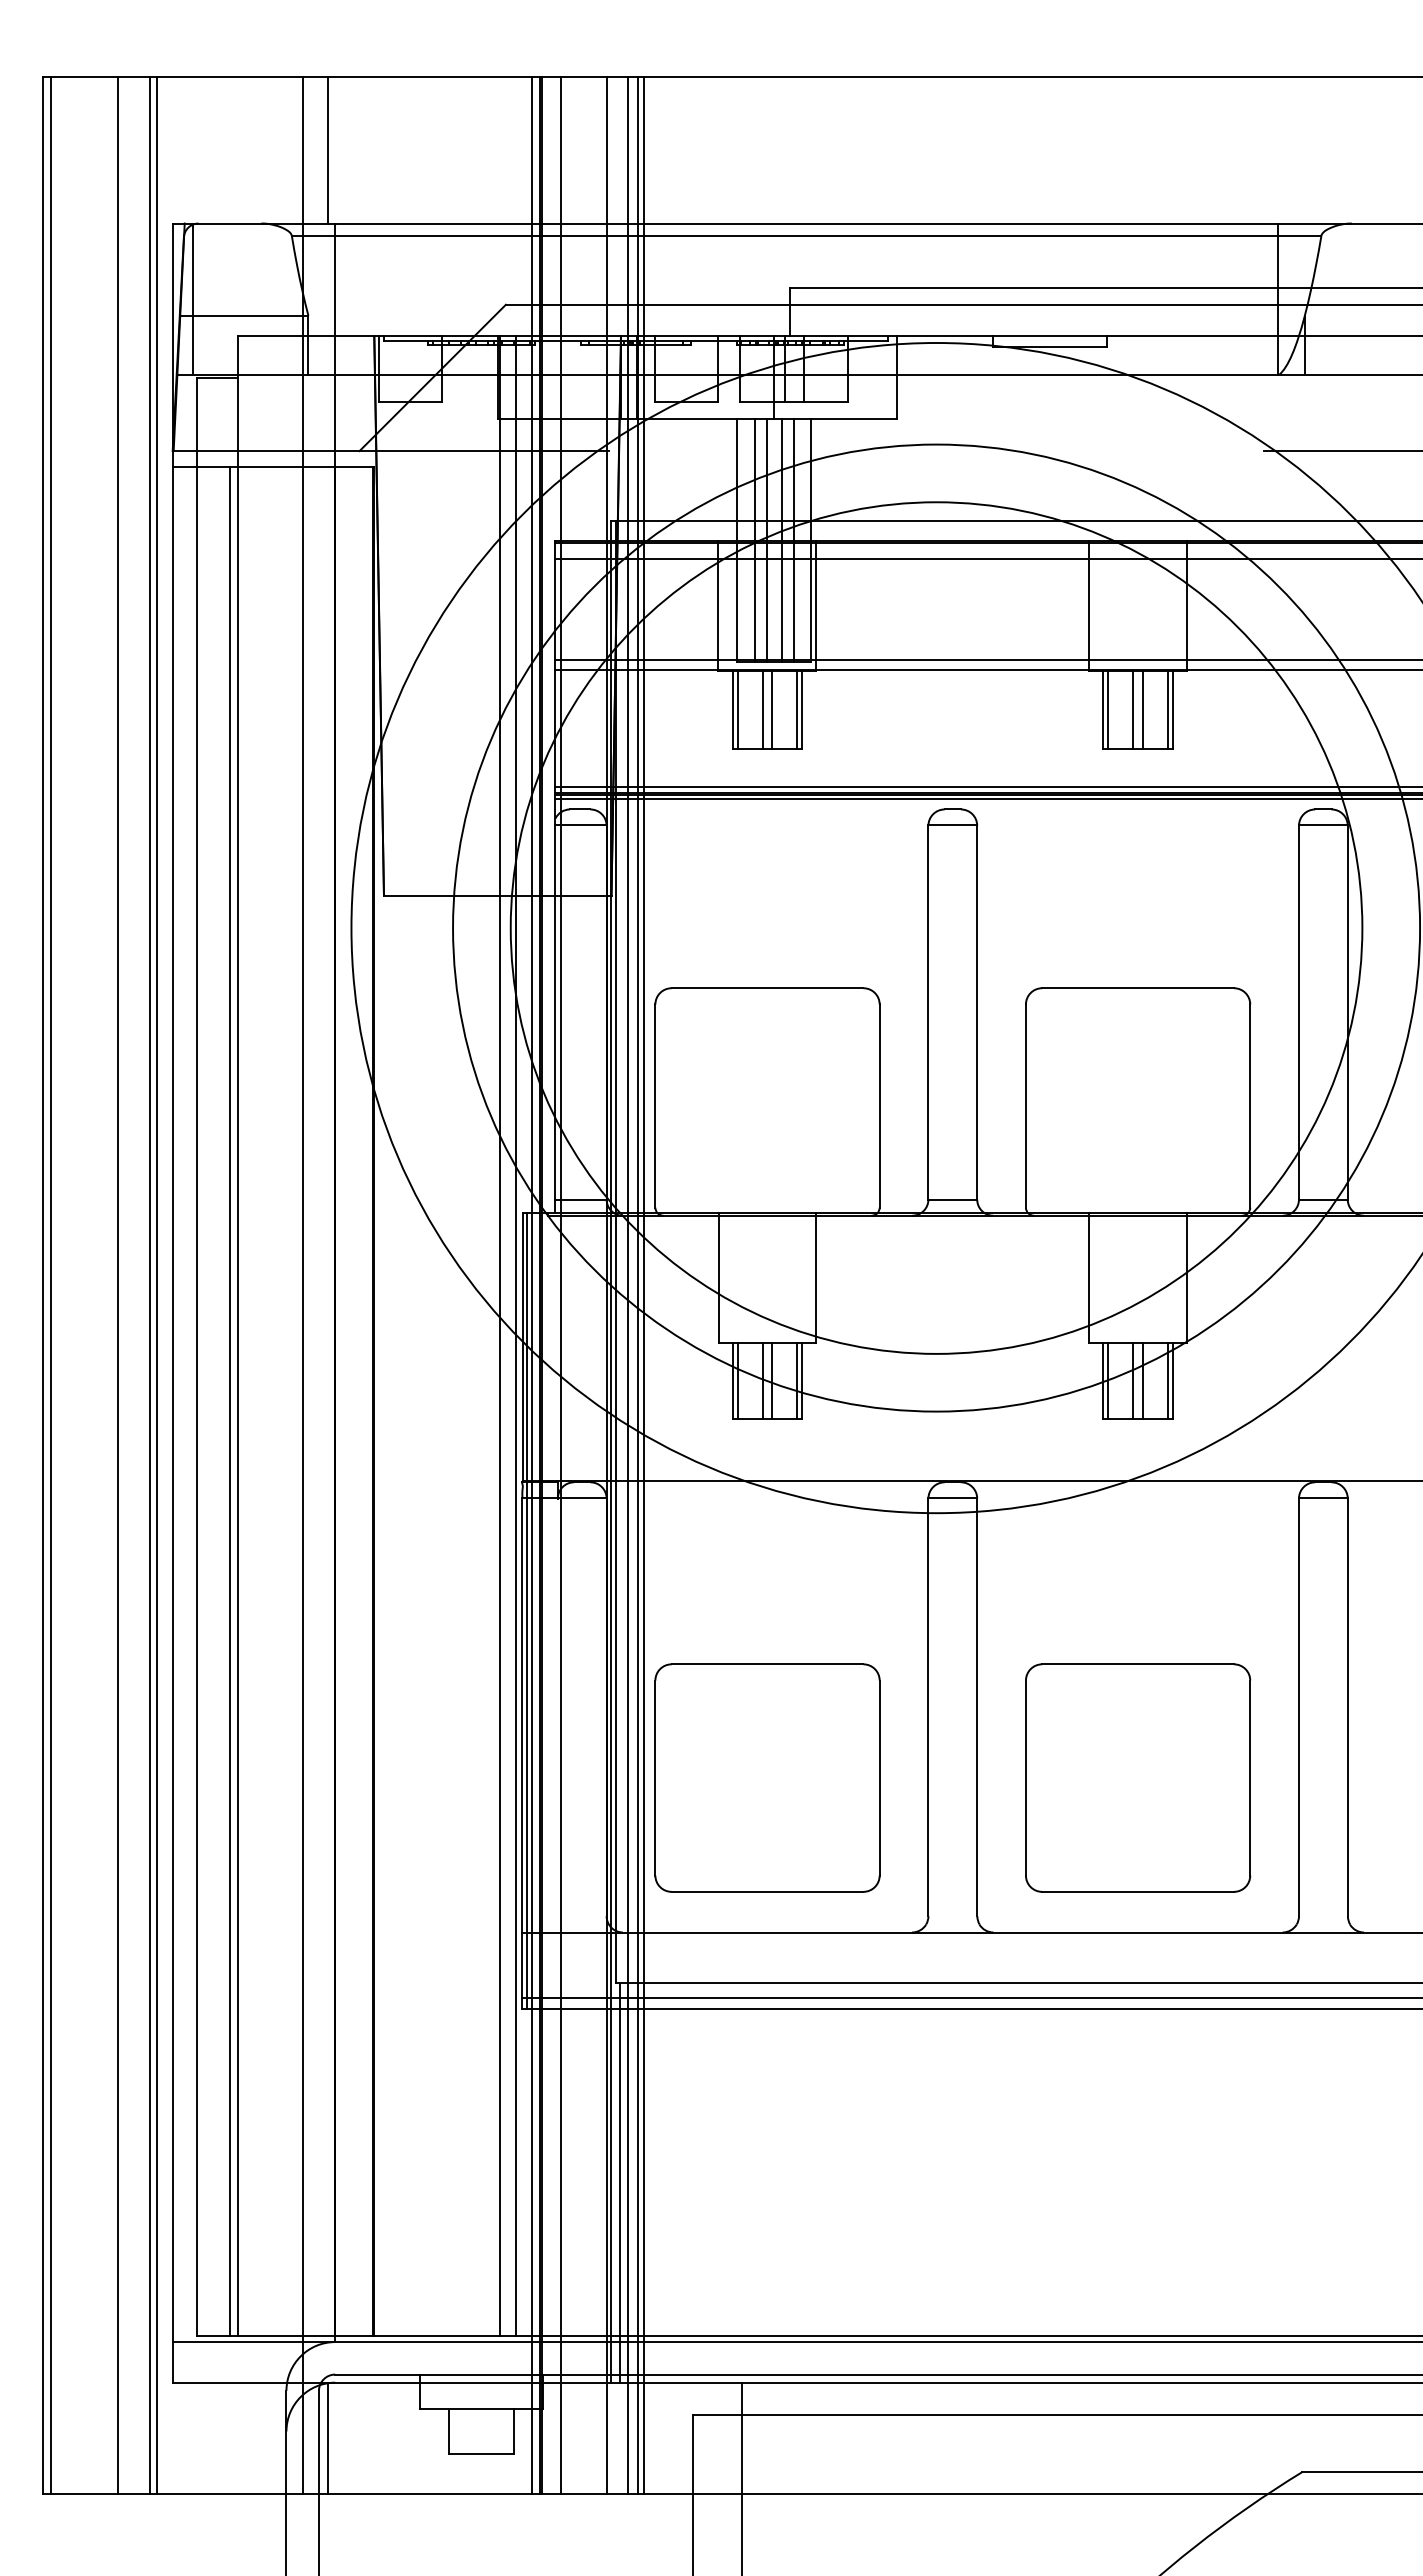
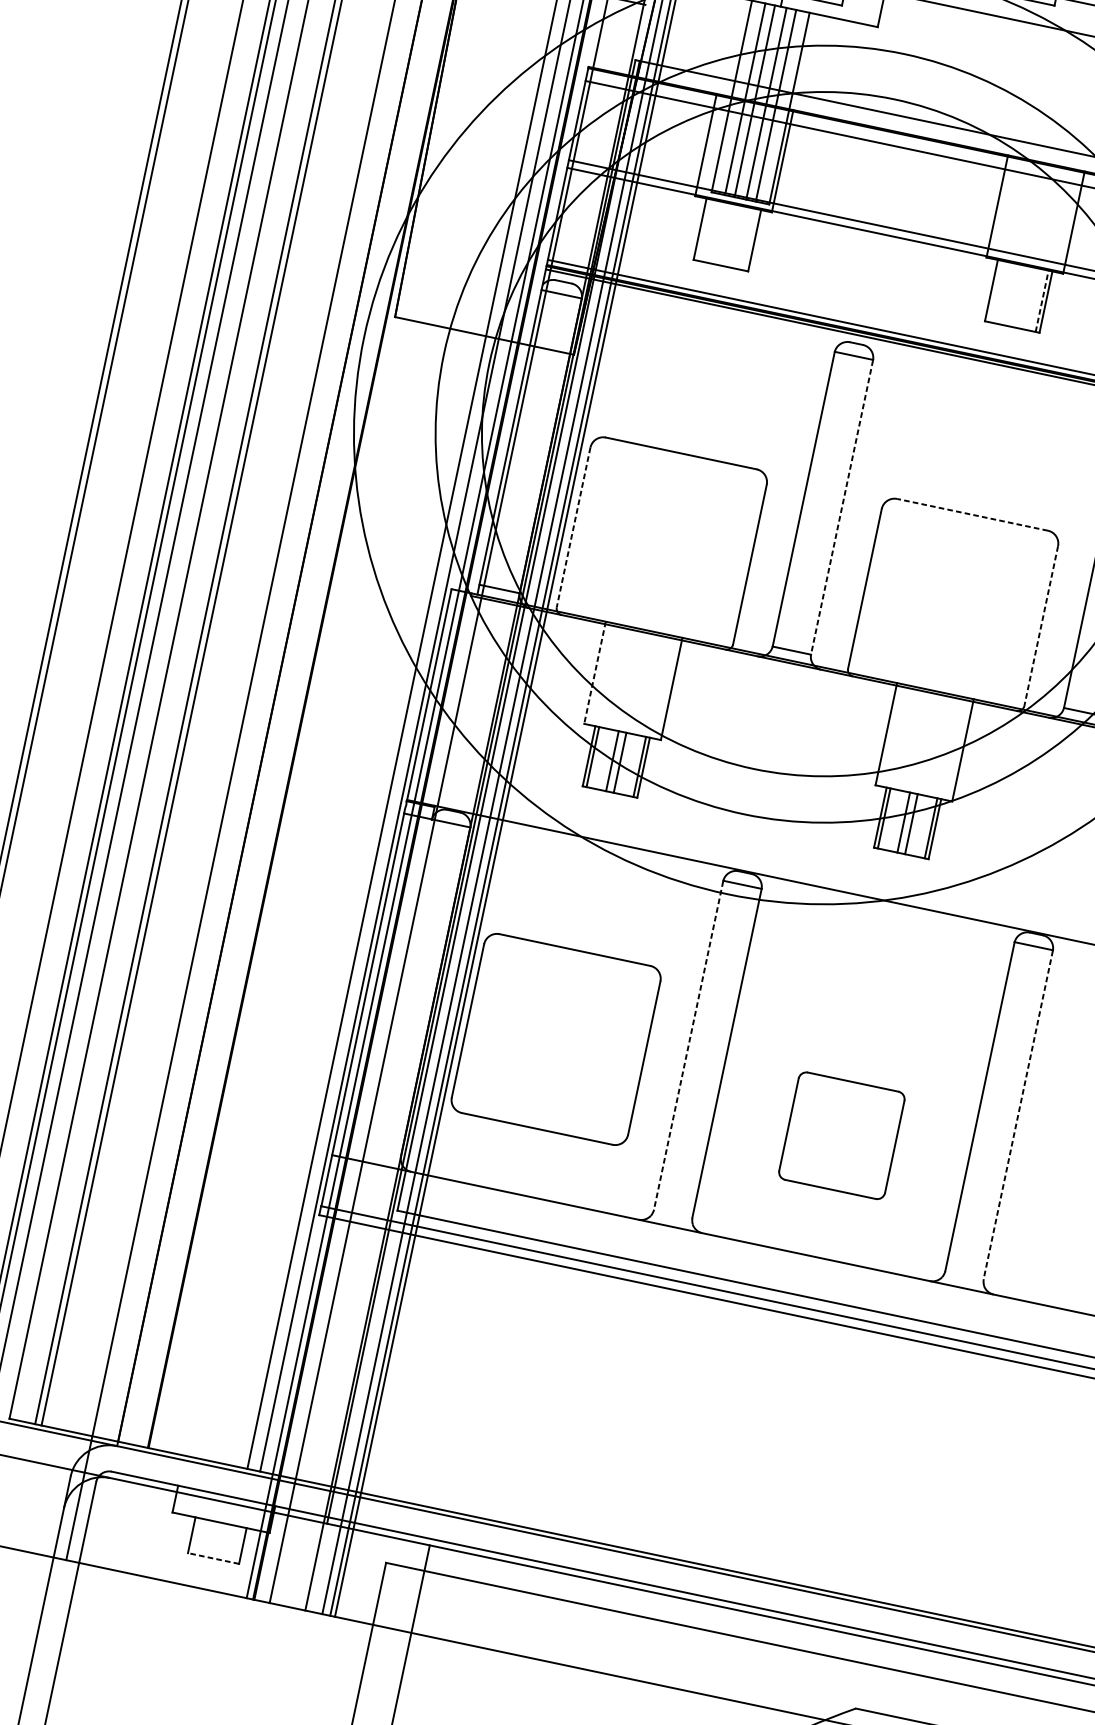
line: (1168, 709) -> (1042, 300), solid -> dashed
line: (737, 710) -> (703, 230), removed
line: (762, 710) -> (723, 234), removed
line: (772, 710) -> (731, 235), removed
line: (797, 710) -> (750, 240), removed
line: (1108, 710) -> (995, 291), removed
line: (1133, 710) -> (1014, 295), removed
line: (1142, 710) -> (1022, 297), removed
line: (1138, 988) -> (972, 515), solid -> dashed
line: (977, 1012) -> (842, 507), solid -> dashed
line: (655, 1106) -> (573, 527), solid -> dashed
line: (1250, 1106) -> (1041, 626), solid -> dashed
line: (718, 1278) -> (594, 673), solid -> dashed
line: (526, 1610) -> (388, 902), removed
line: (928, 1707) -> (688, 1045), solid -> dashed
line: (1347, 1707) -> (1018, 1114), solid -> dashed
part: (767, 1777) -> (556, 1038), moved
part: (1138, 1777) -> (842, 1135), size x0.6
line: (620, 2182) -> (367, 1367), removed
line: (327, 2438) -> (95, 1520), removed
line: (481, 2454) -> (213, 1558), solid -> dashed

